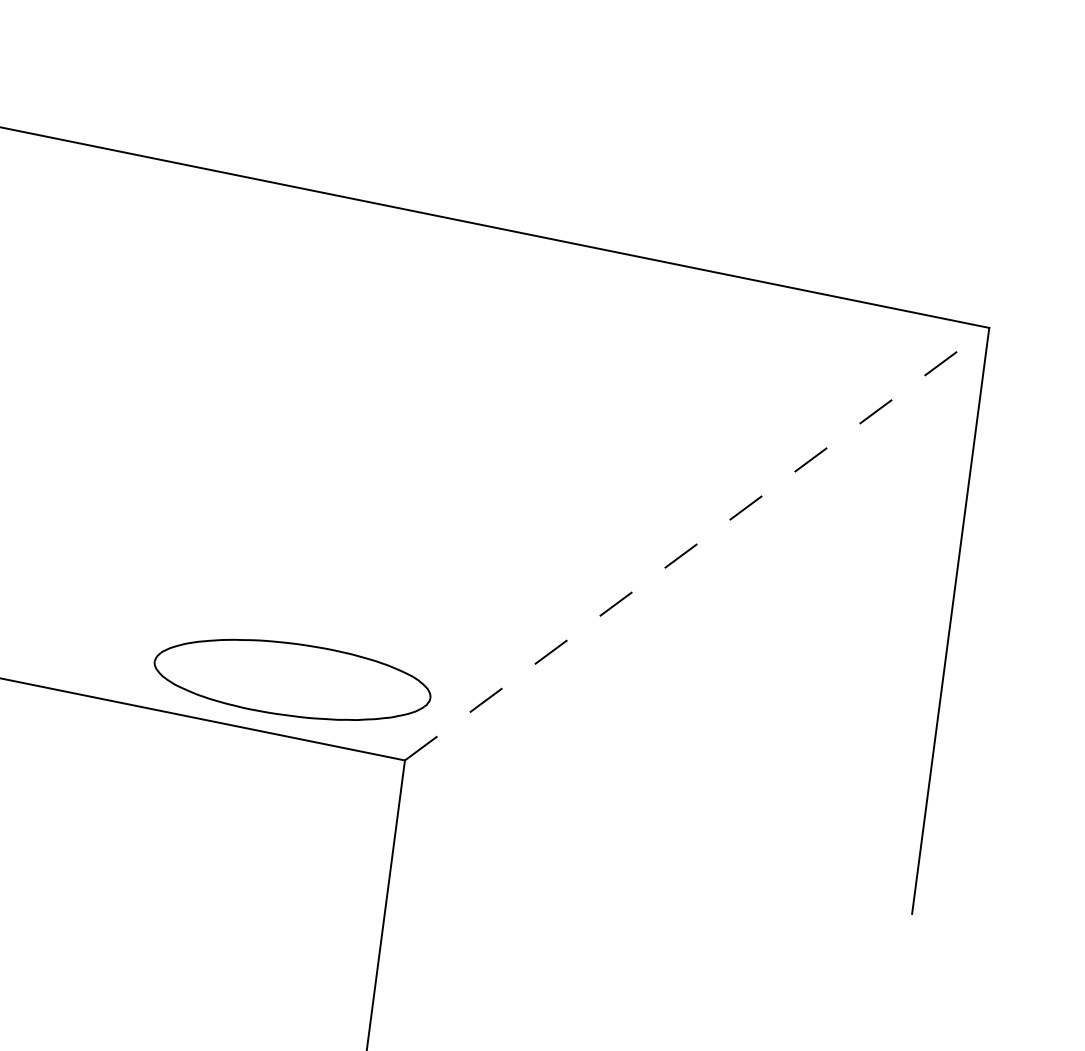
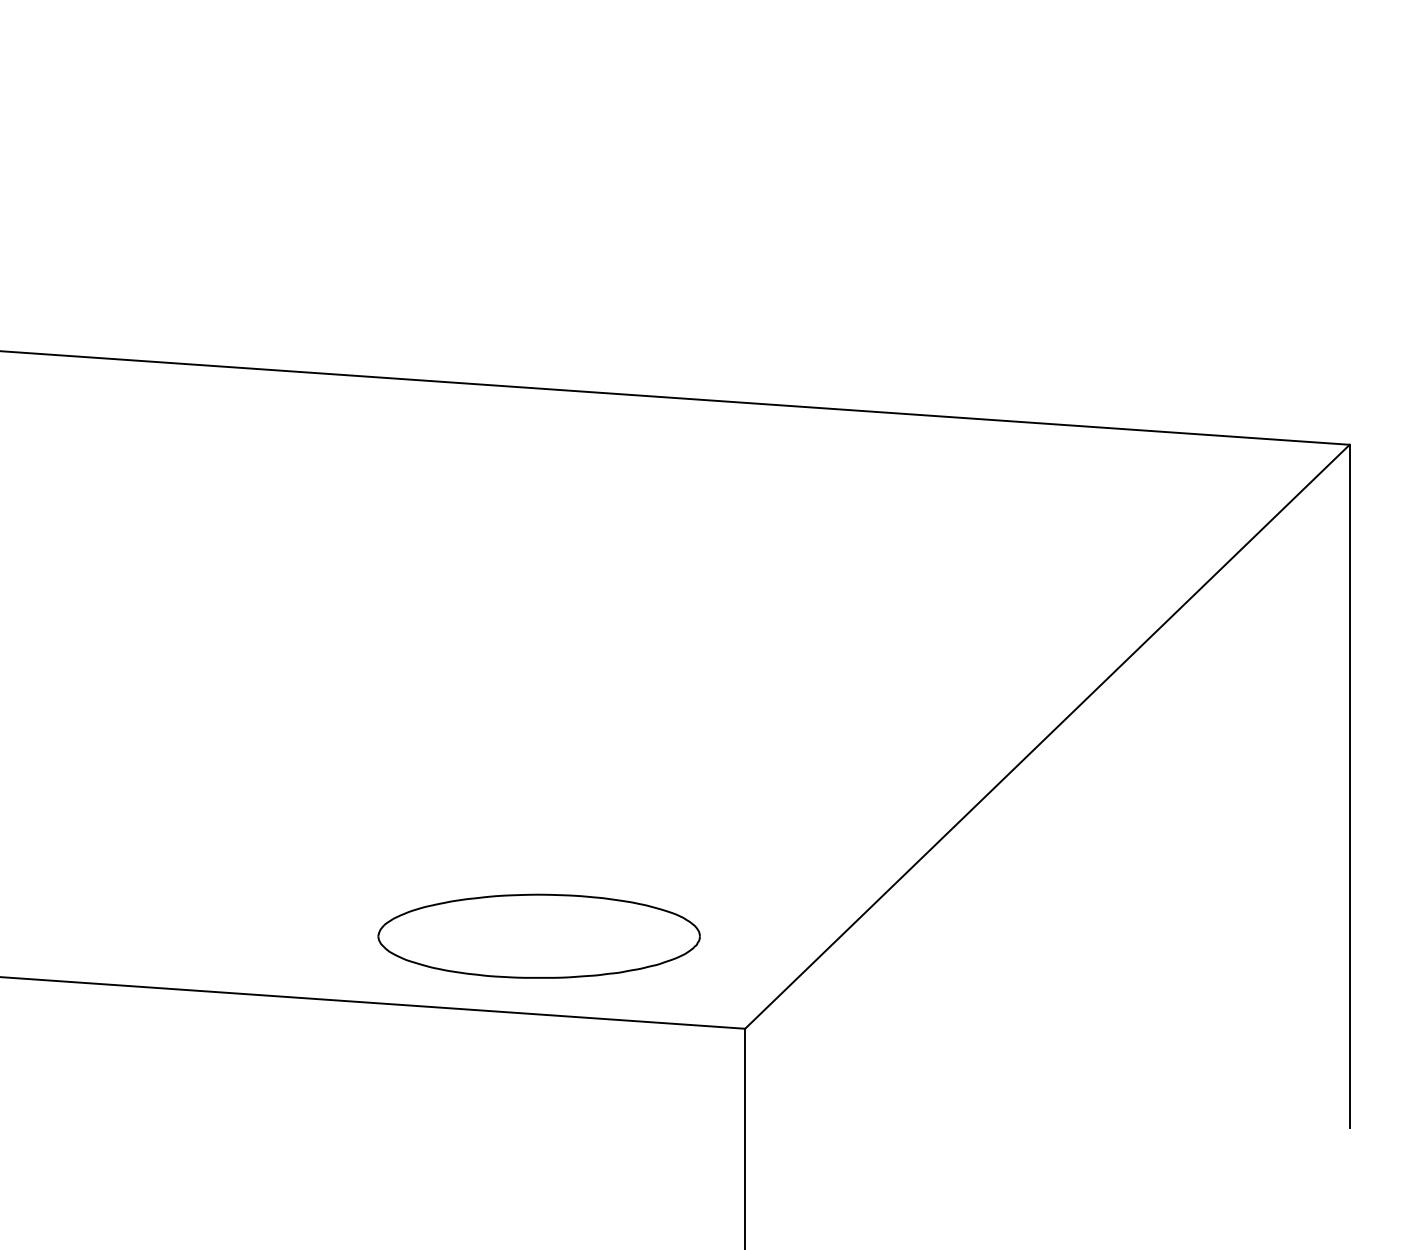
line: (697, 543) -> (1047, 736), dashed -> solid
part: (292, 679) -> (538, 935), moved

